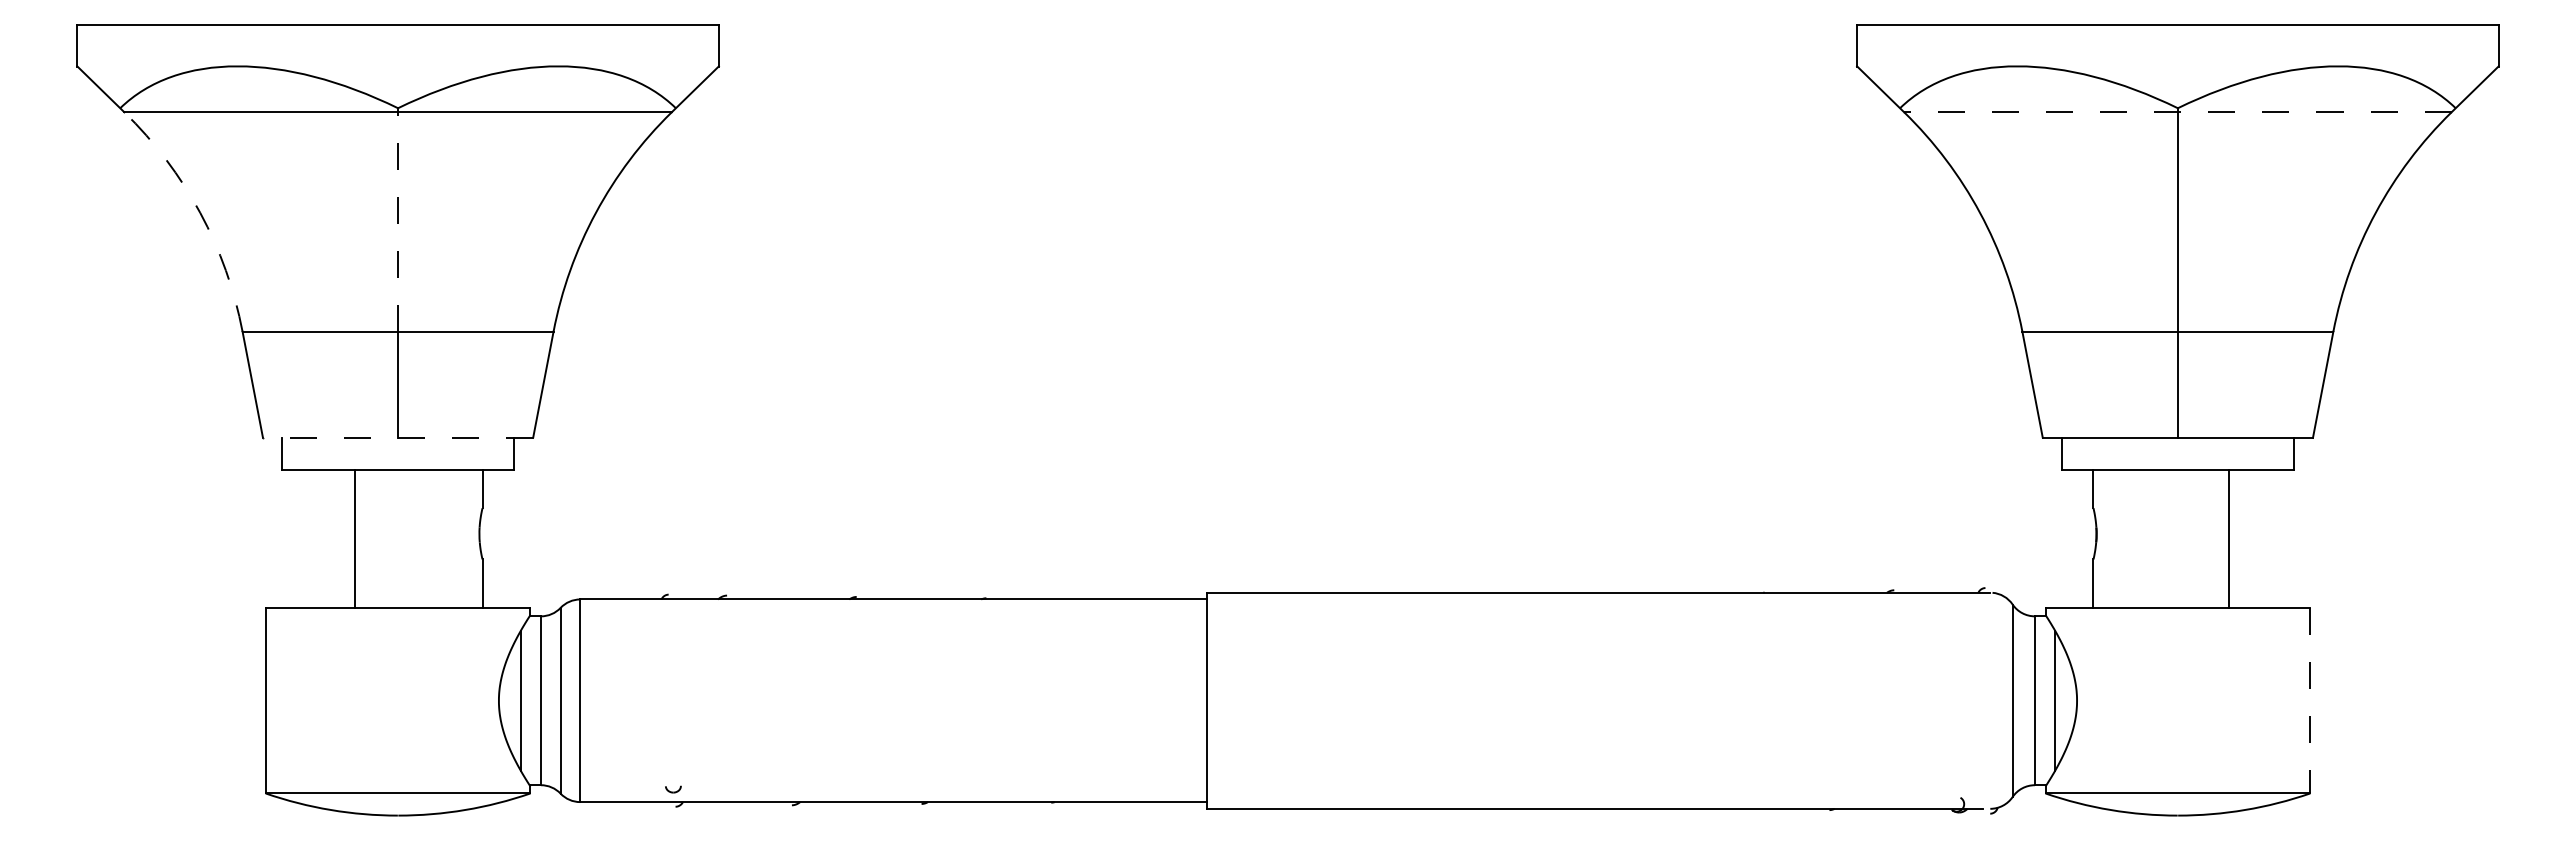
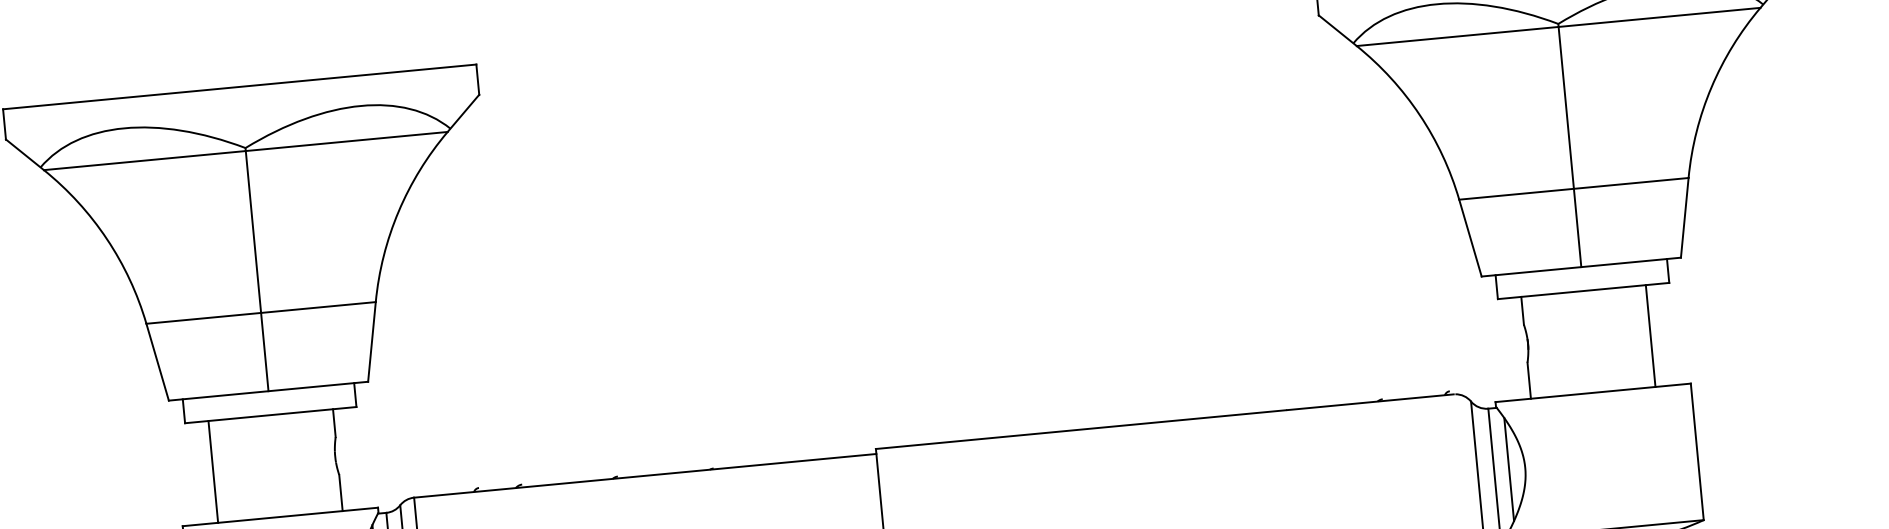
line: (2177, 112) -> (1558, 27), dashed -> solid
arc: (200, 213) -> (107, 239), dashed -> solid
line: (398, 222) -> (253, 232), dashed -> solid
line: (397, 437) -> (268, 390), dashed -> solid
line: (354, 539) -> (213, 472), moved
line: (2229, 539) -> (1650, 336), moved
line: (2310, 700) -> (1697, 451), dashed -> solid

